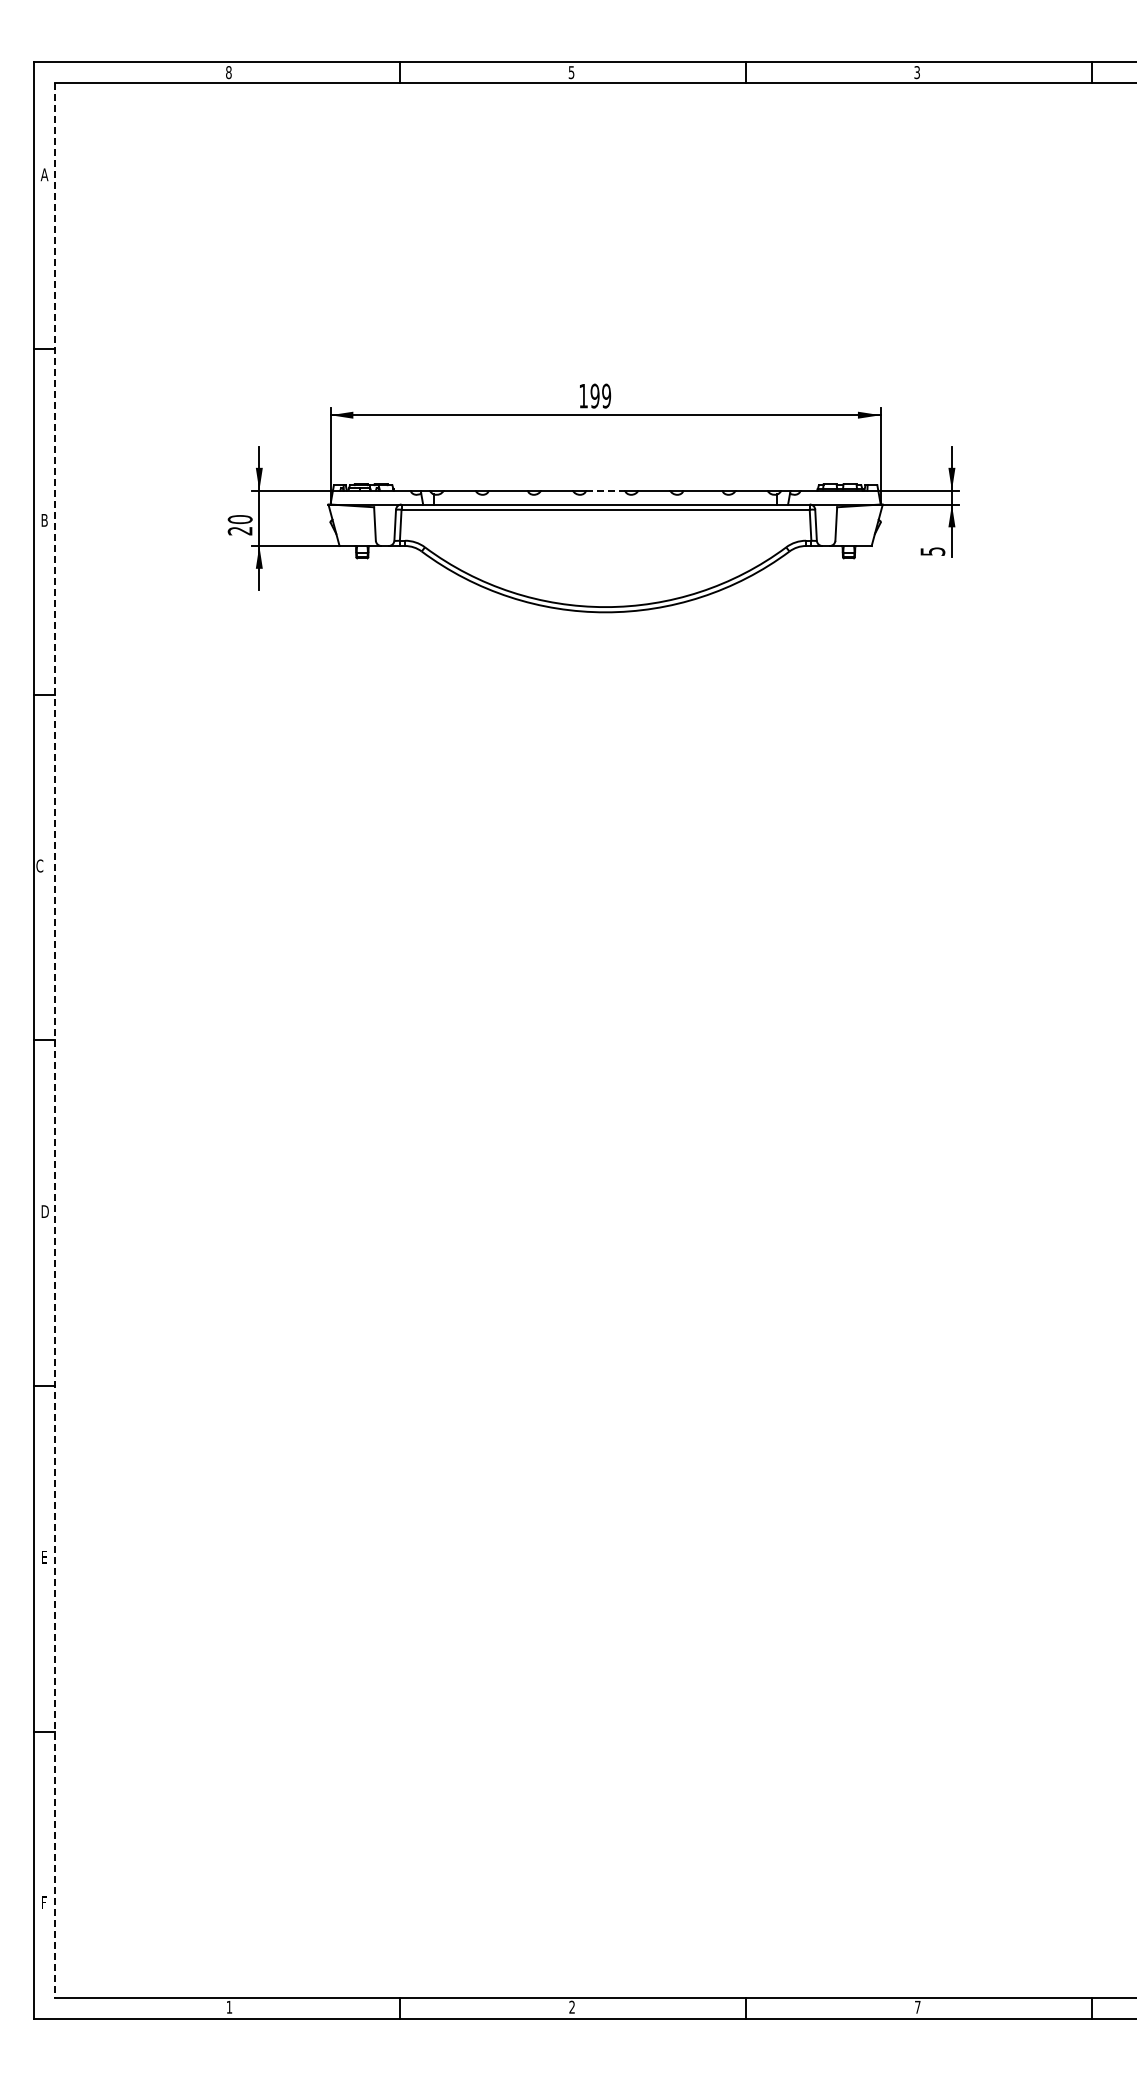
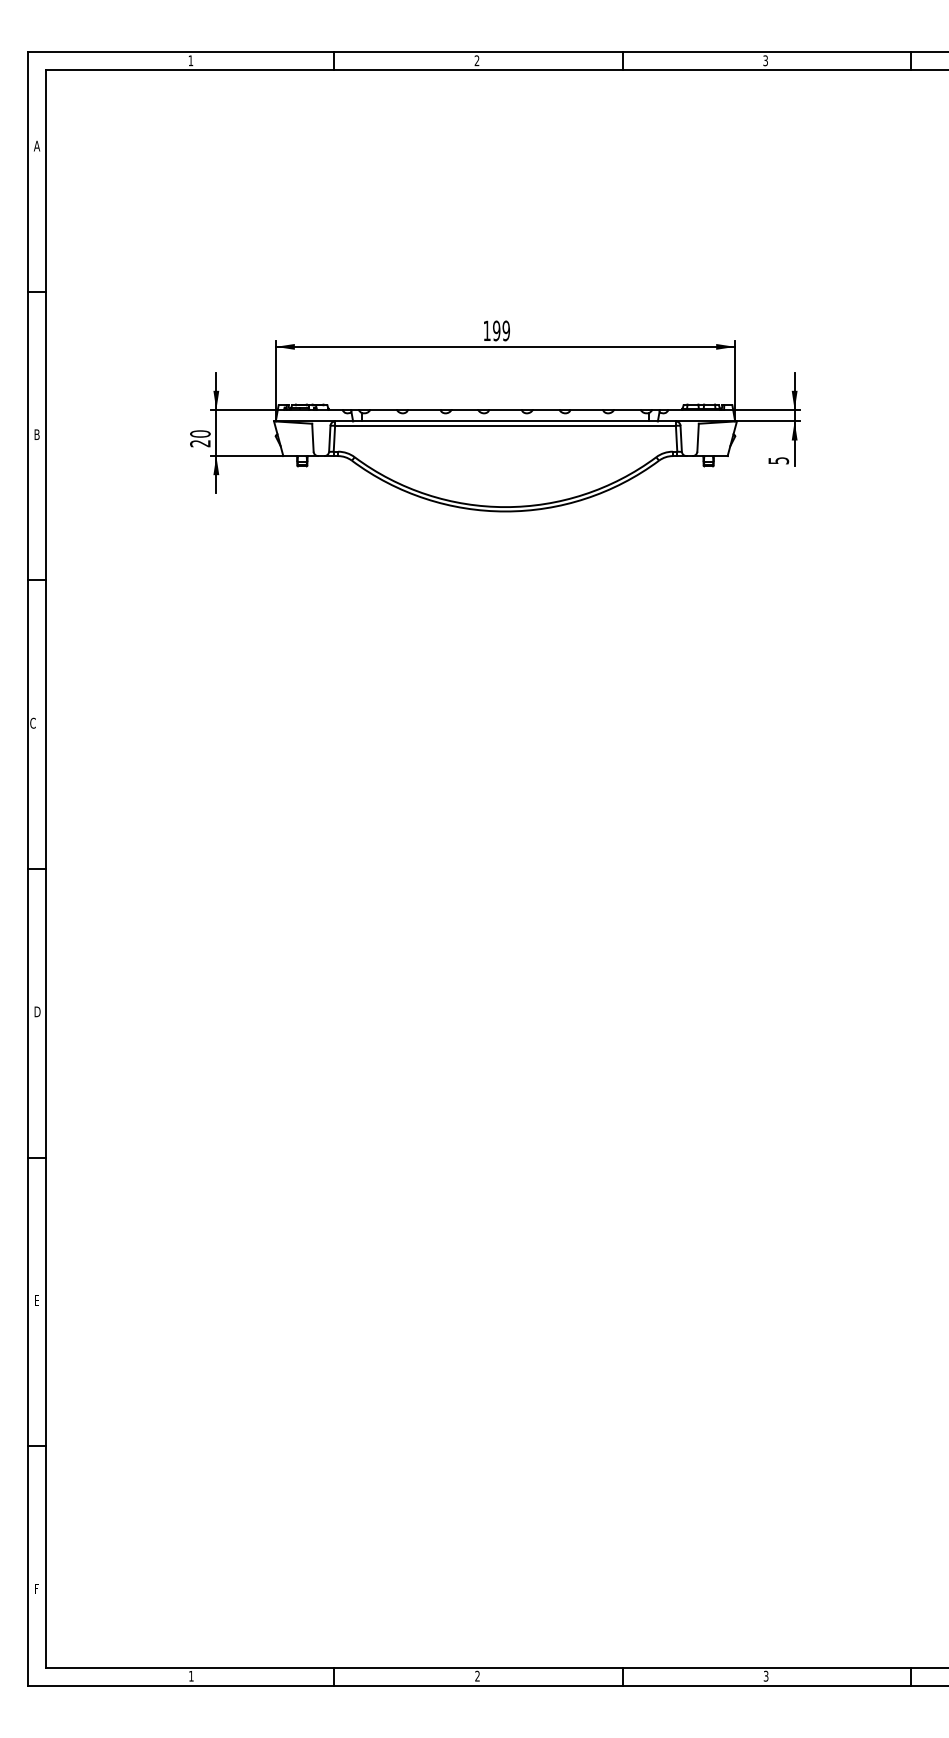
text: (228, 72) -> (190, 60), 8 -> 1
text: (571, 72) -> (477, 60), 5 -> 2
line: (605, 490) -> (505, 409), dashed -> solid
line: (54, 1040) -> (45, 869), dashed -> solid
text: (917, 2006) -> (765, 1675), 7 -> 3

